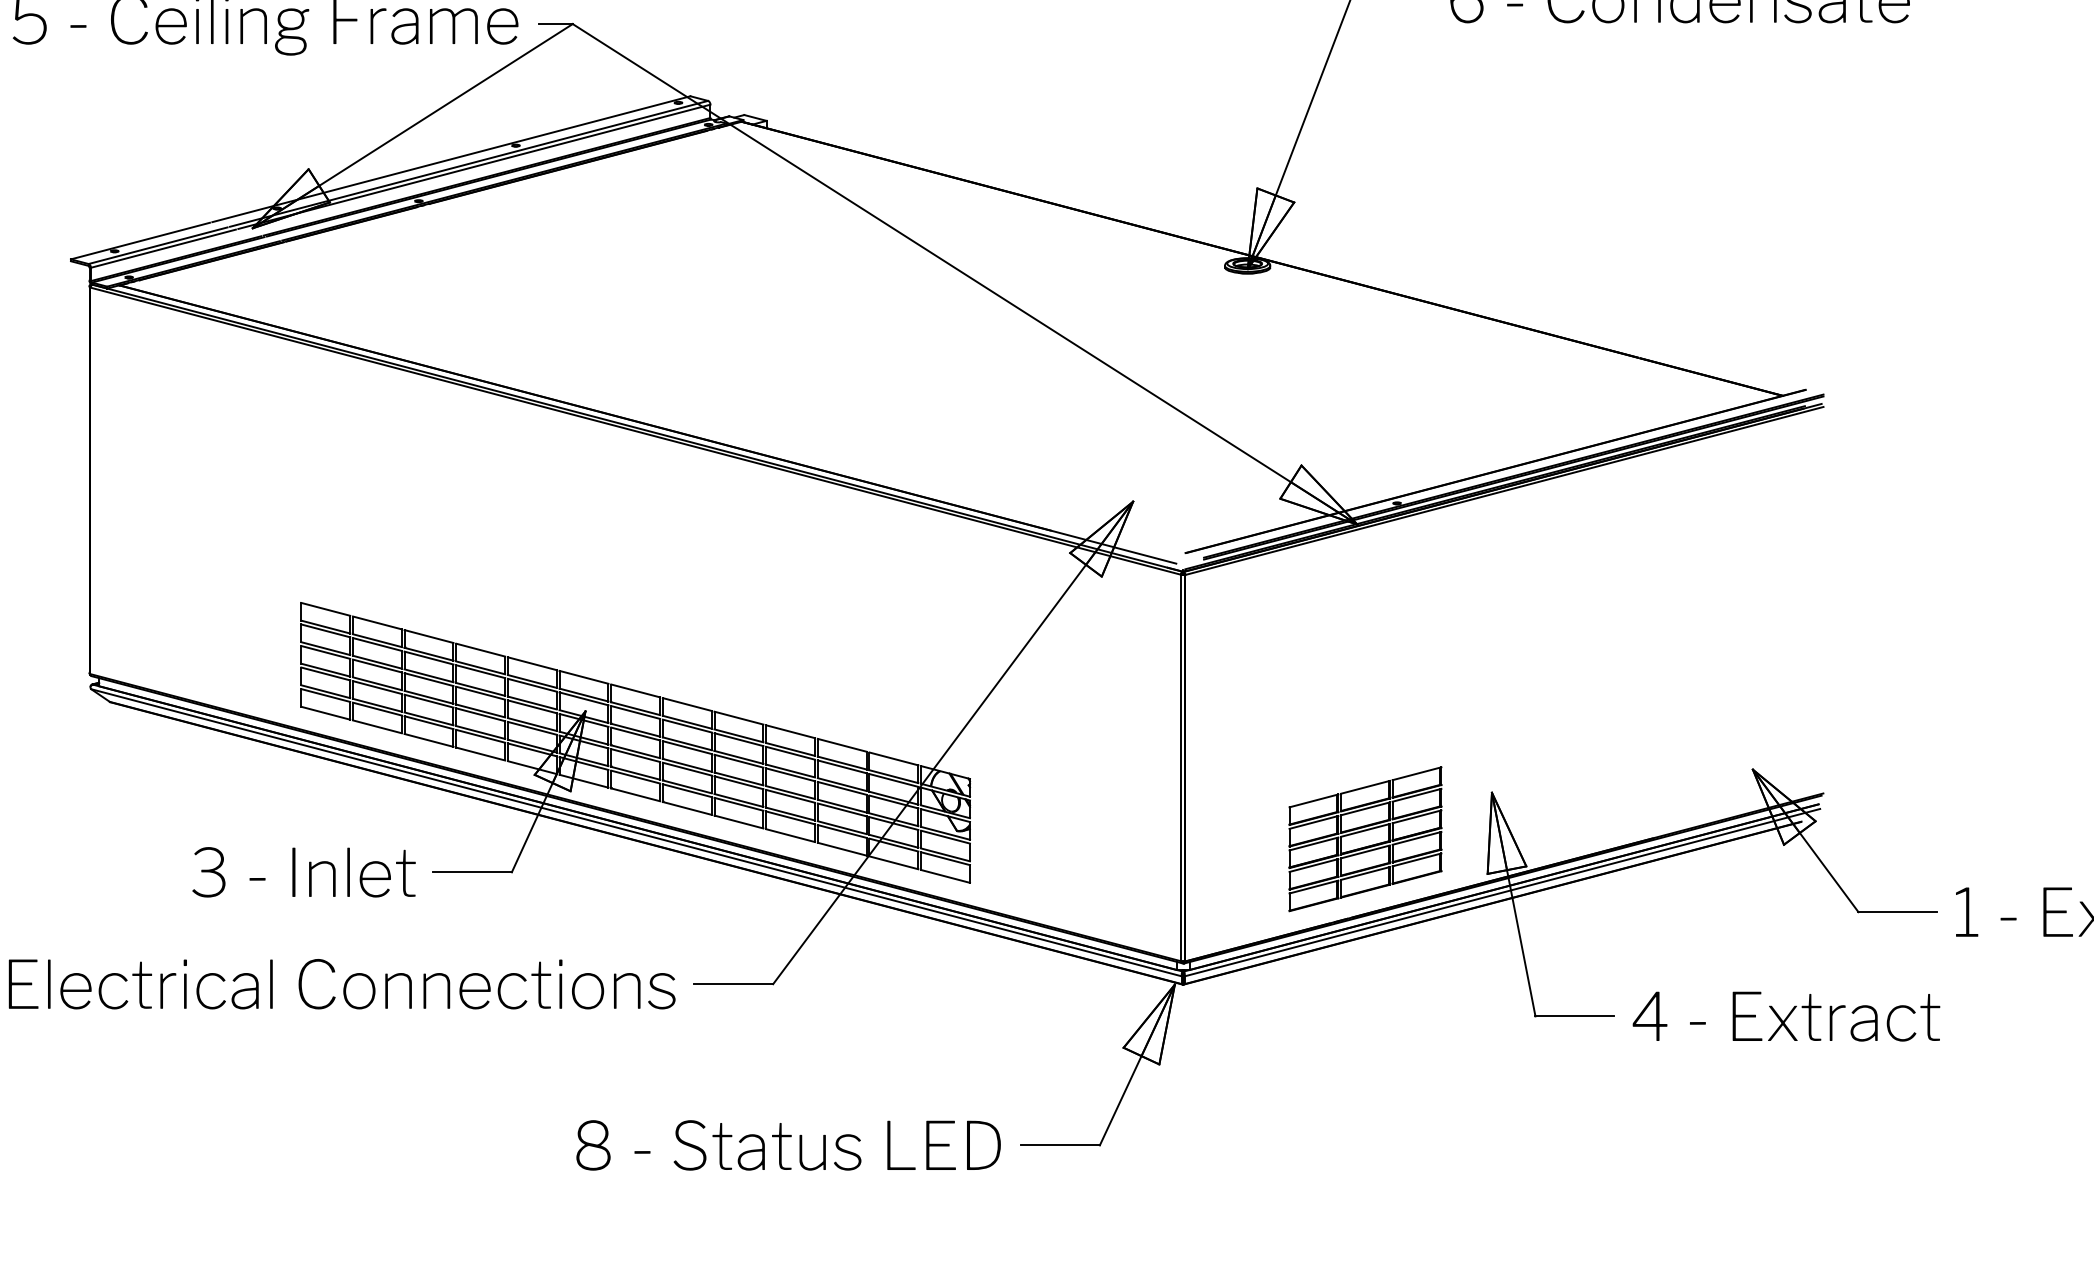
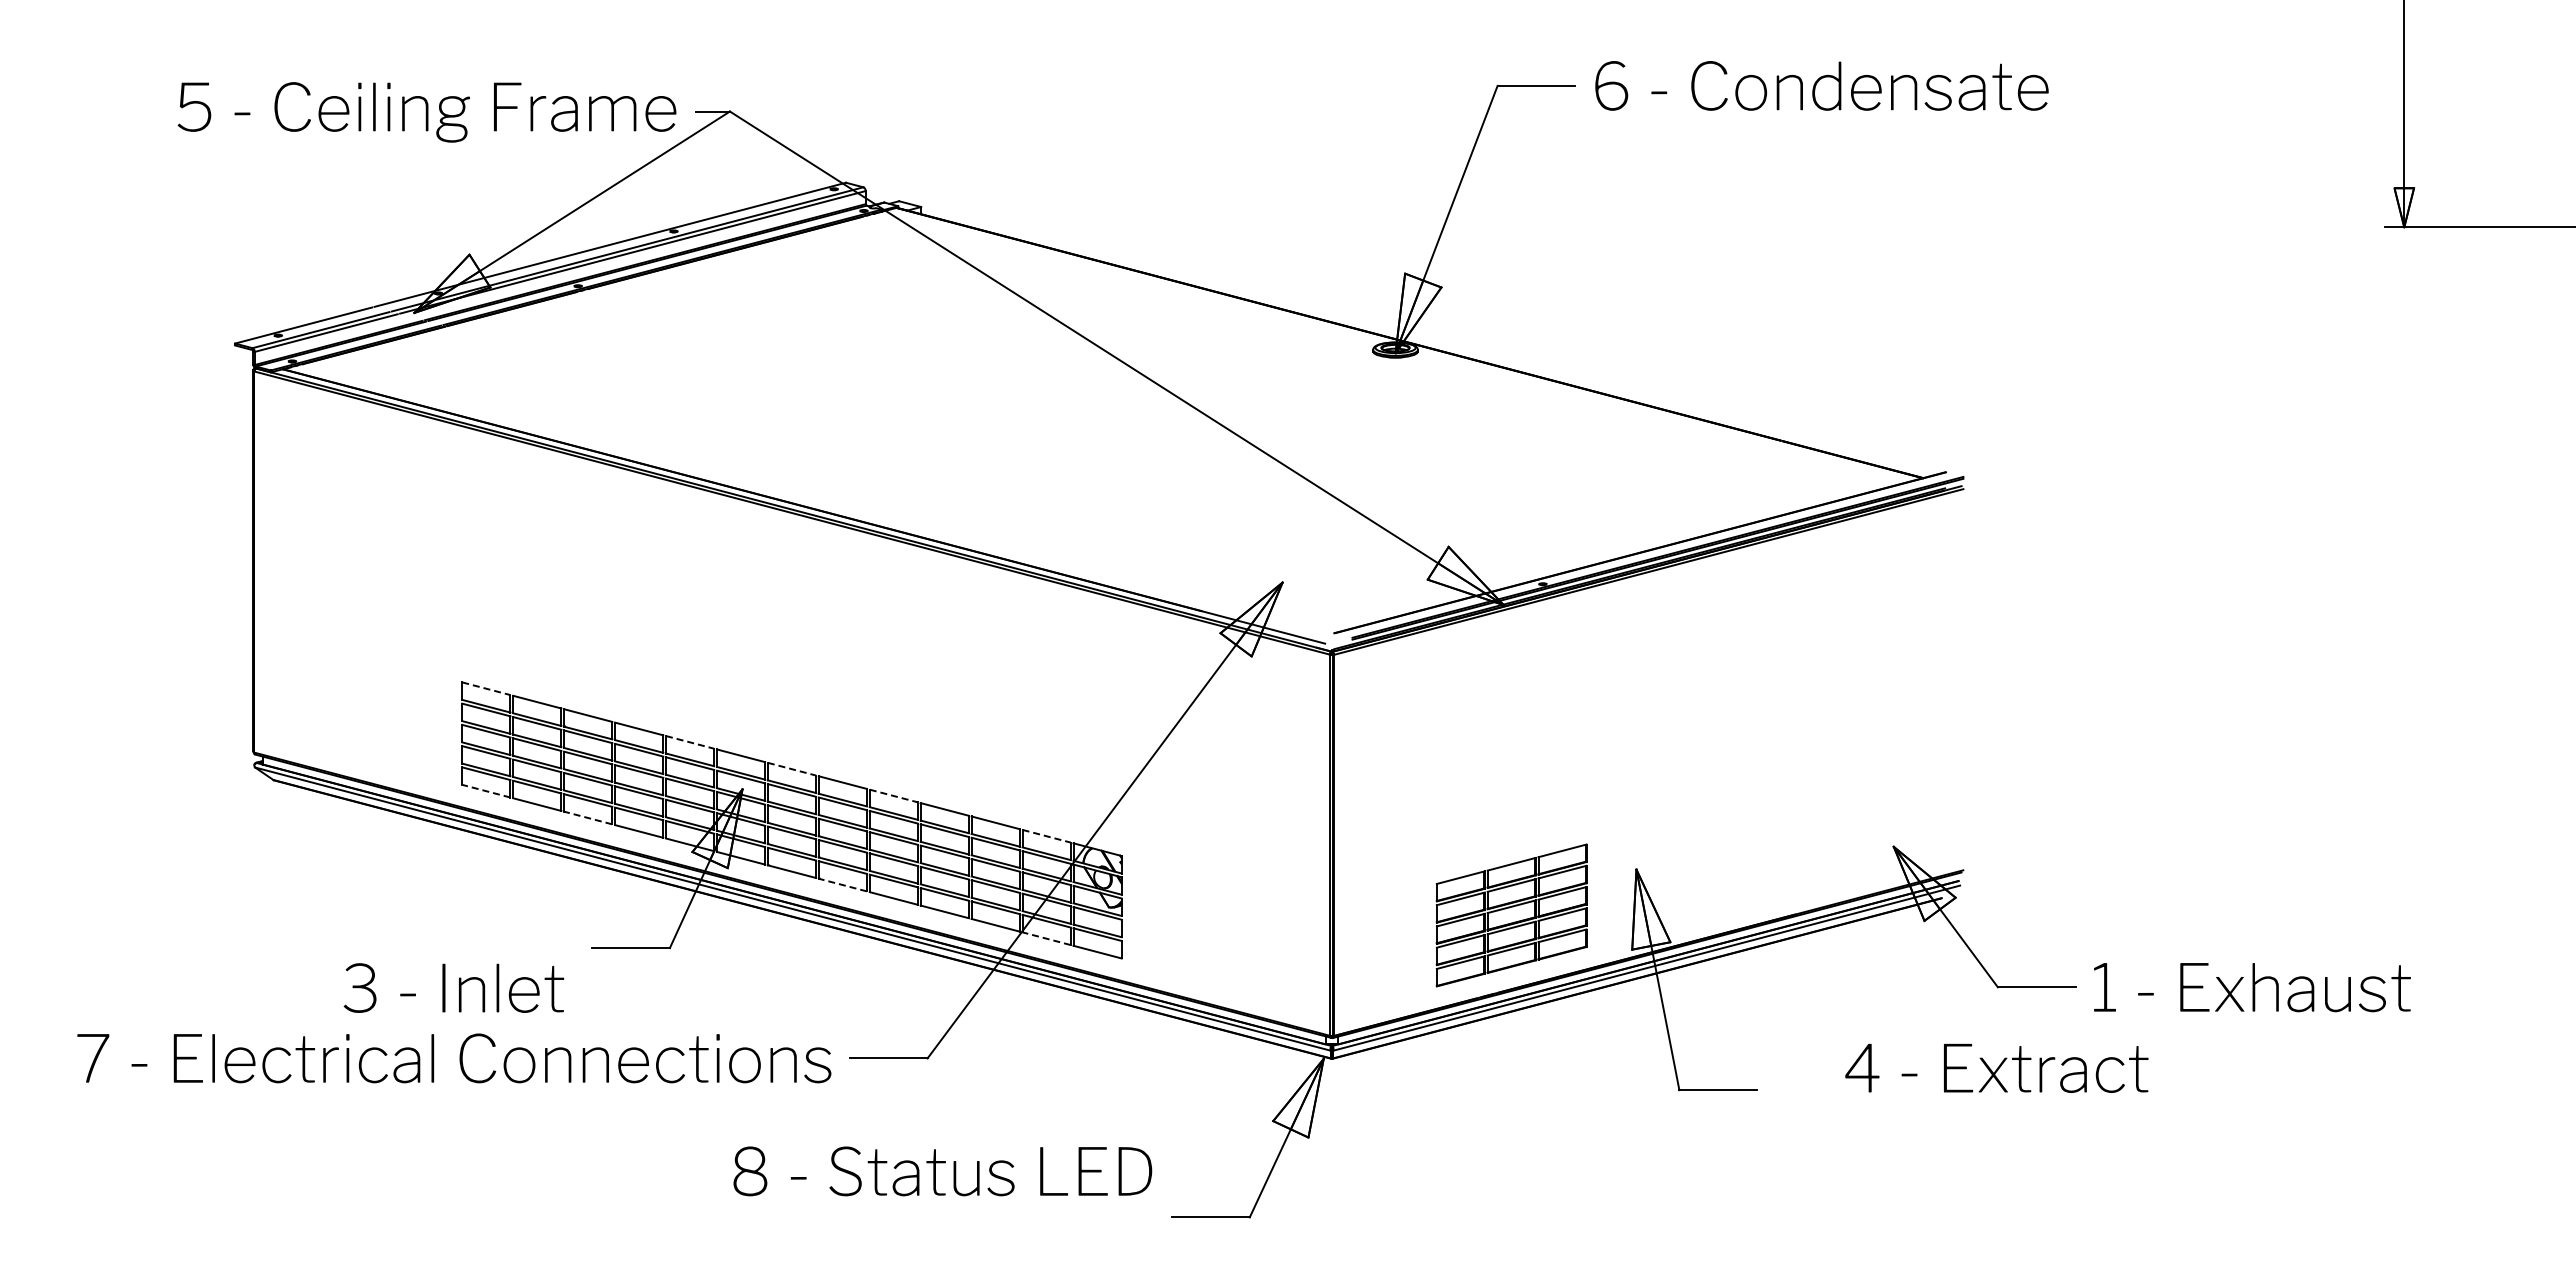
line: (325, 609) -> (486, 688), solid -> dashed
line: (532, 663) -> (690, 742), solid -> dashed
line: (635, 691) -> (791, 769), solid -> dashed
line: (325, 713) -> (486, 791), solid -> dashed
line: (738, 718) -> (893, 796), solid -> dashed
line: (429, 740) -> (588, 818), solid -> dashed
line: (893, 759) -> (1046, 836), solid -> dashed
line: (686, 808) -> (842, 885), solid -> dashed
line: (893, 862) -> (1046, 938), solid -> dashed
text: (303, 871) -> (453, 987), moved
text: (1786, 1015) -> (1996, 1067), moved
text: (788, 1145) -> (942, 1171), moved

